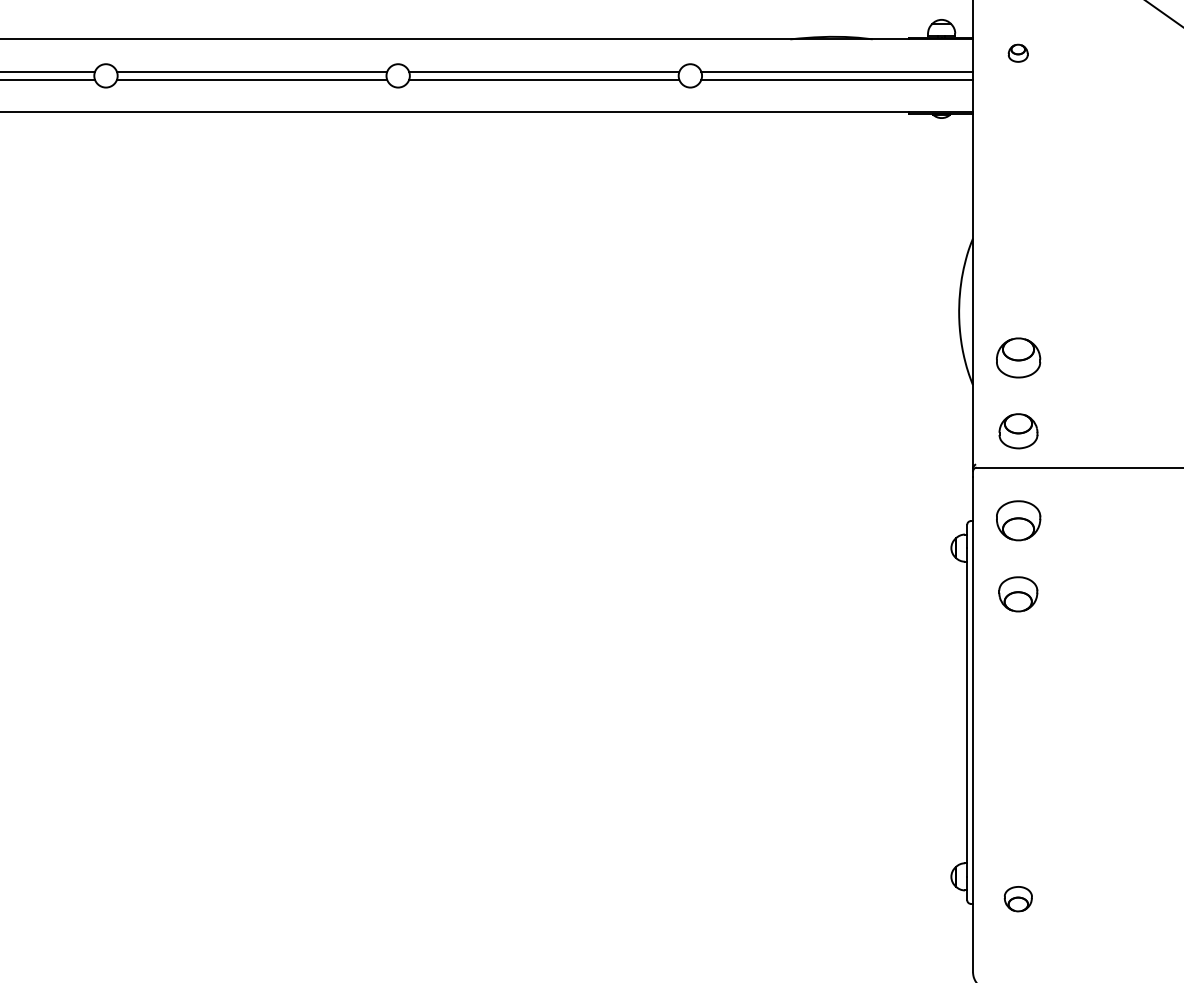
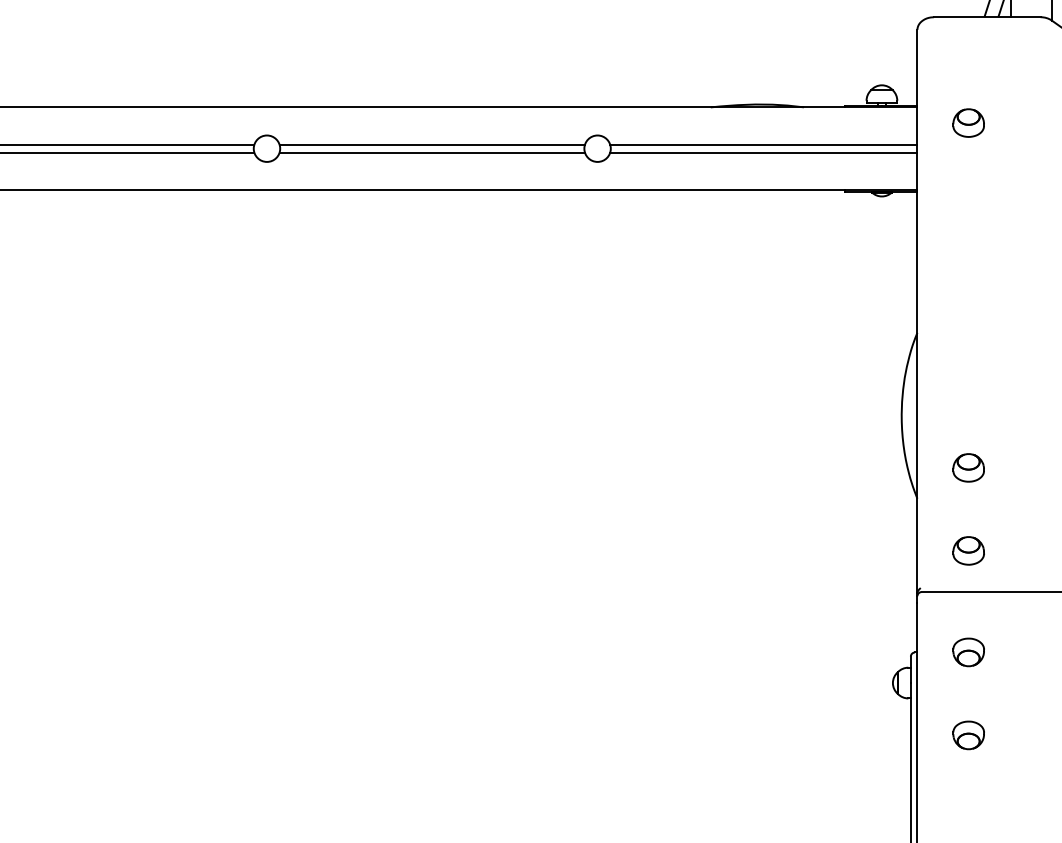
part: (1017, 53) -> (967, 123), size x1.43
part: (1017, 357) -> (967, 467), size x0.62
part: (1017, 431) -> (967, 551), size x0.71
part: (1017, 521) -> (967, 652), size x0.62
part: (1018, 594) -> (968, 735), size x0.71

